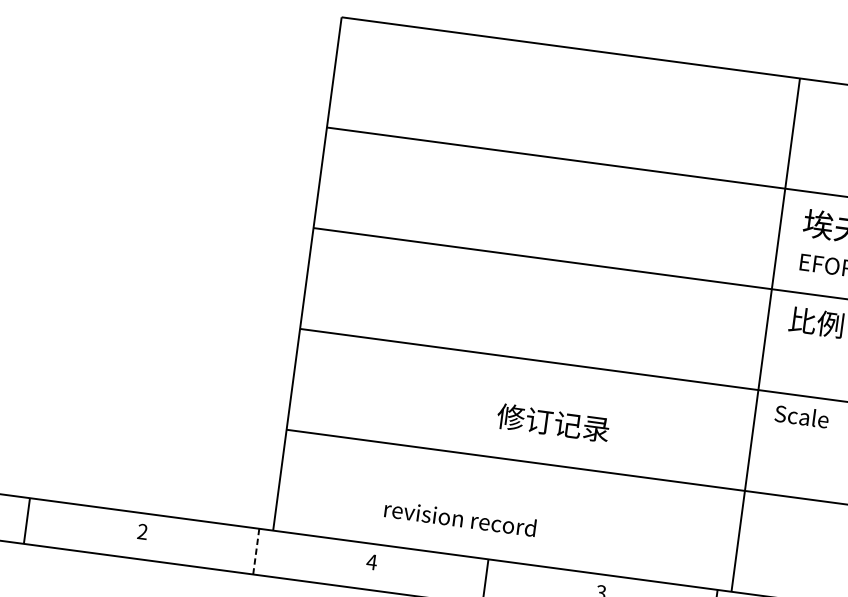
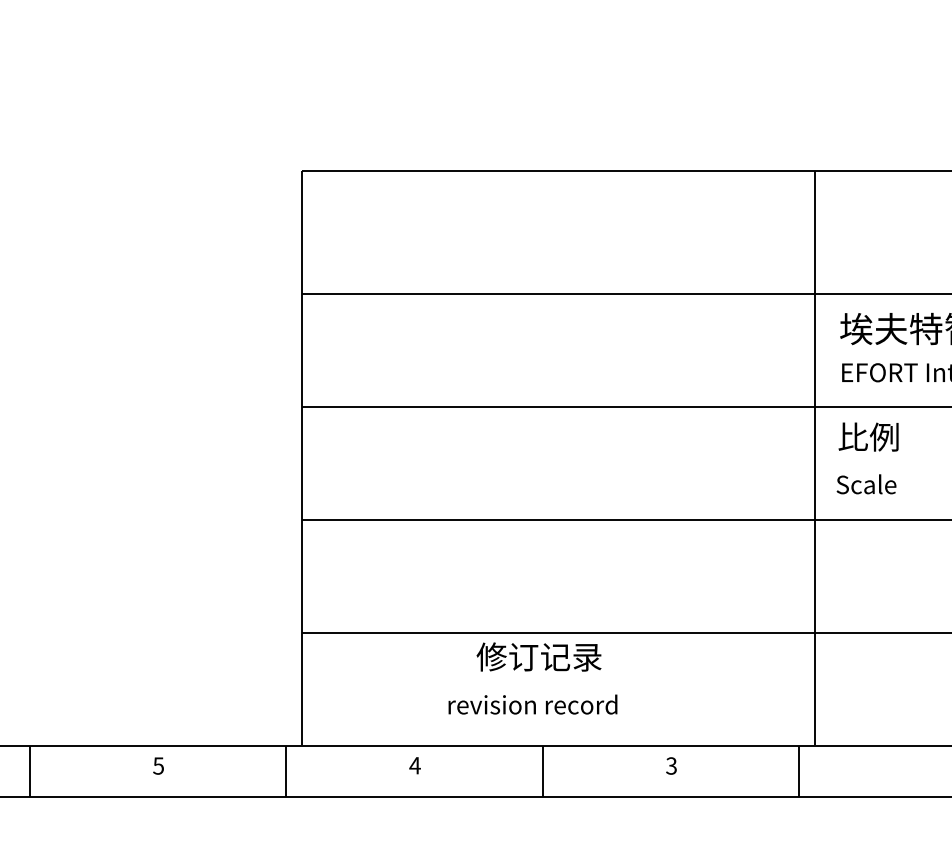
text: (801, 416) -> (866, 484), moved
text: (552, 422) -> (538, 656), moved
text: (459, 518) -> (532, 704), moved
text: (142, 531) -> (158, 765), 2 -> 5
line: (256, 552) -> (286, 771), dashed -> solid

